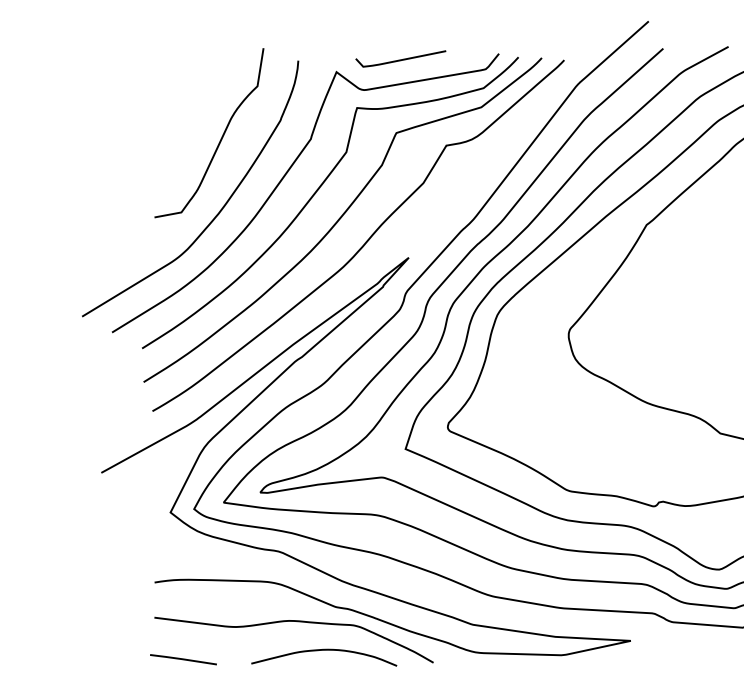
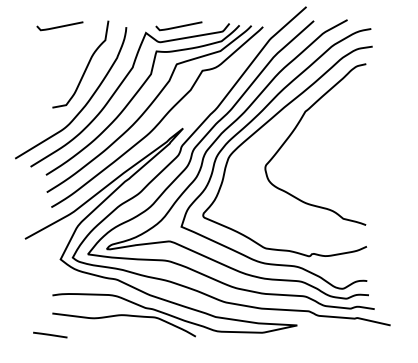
curve: (168, 59) -> (59, 26), added
curve: (323, 650) -> (139, 330), removed
line: (183, 658) -> (50, 334), moved

